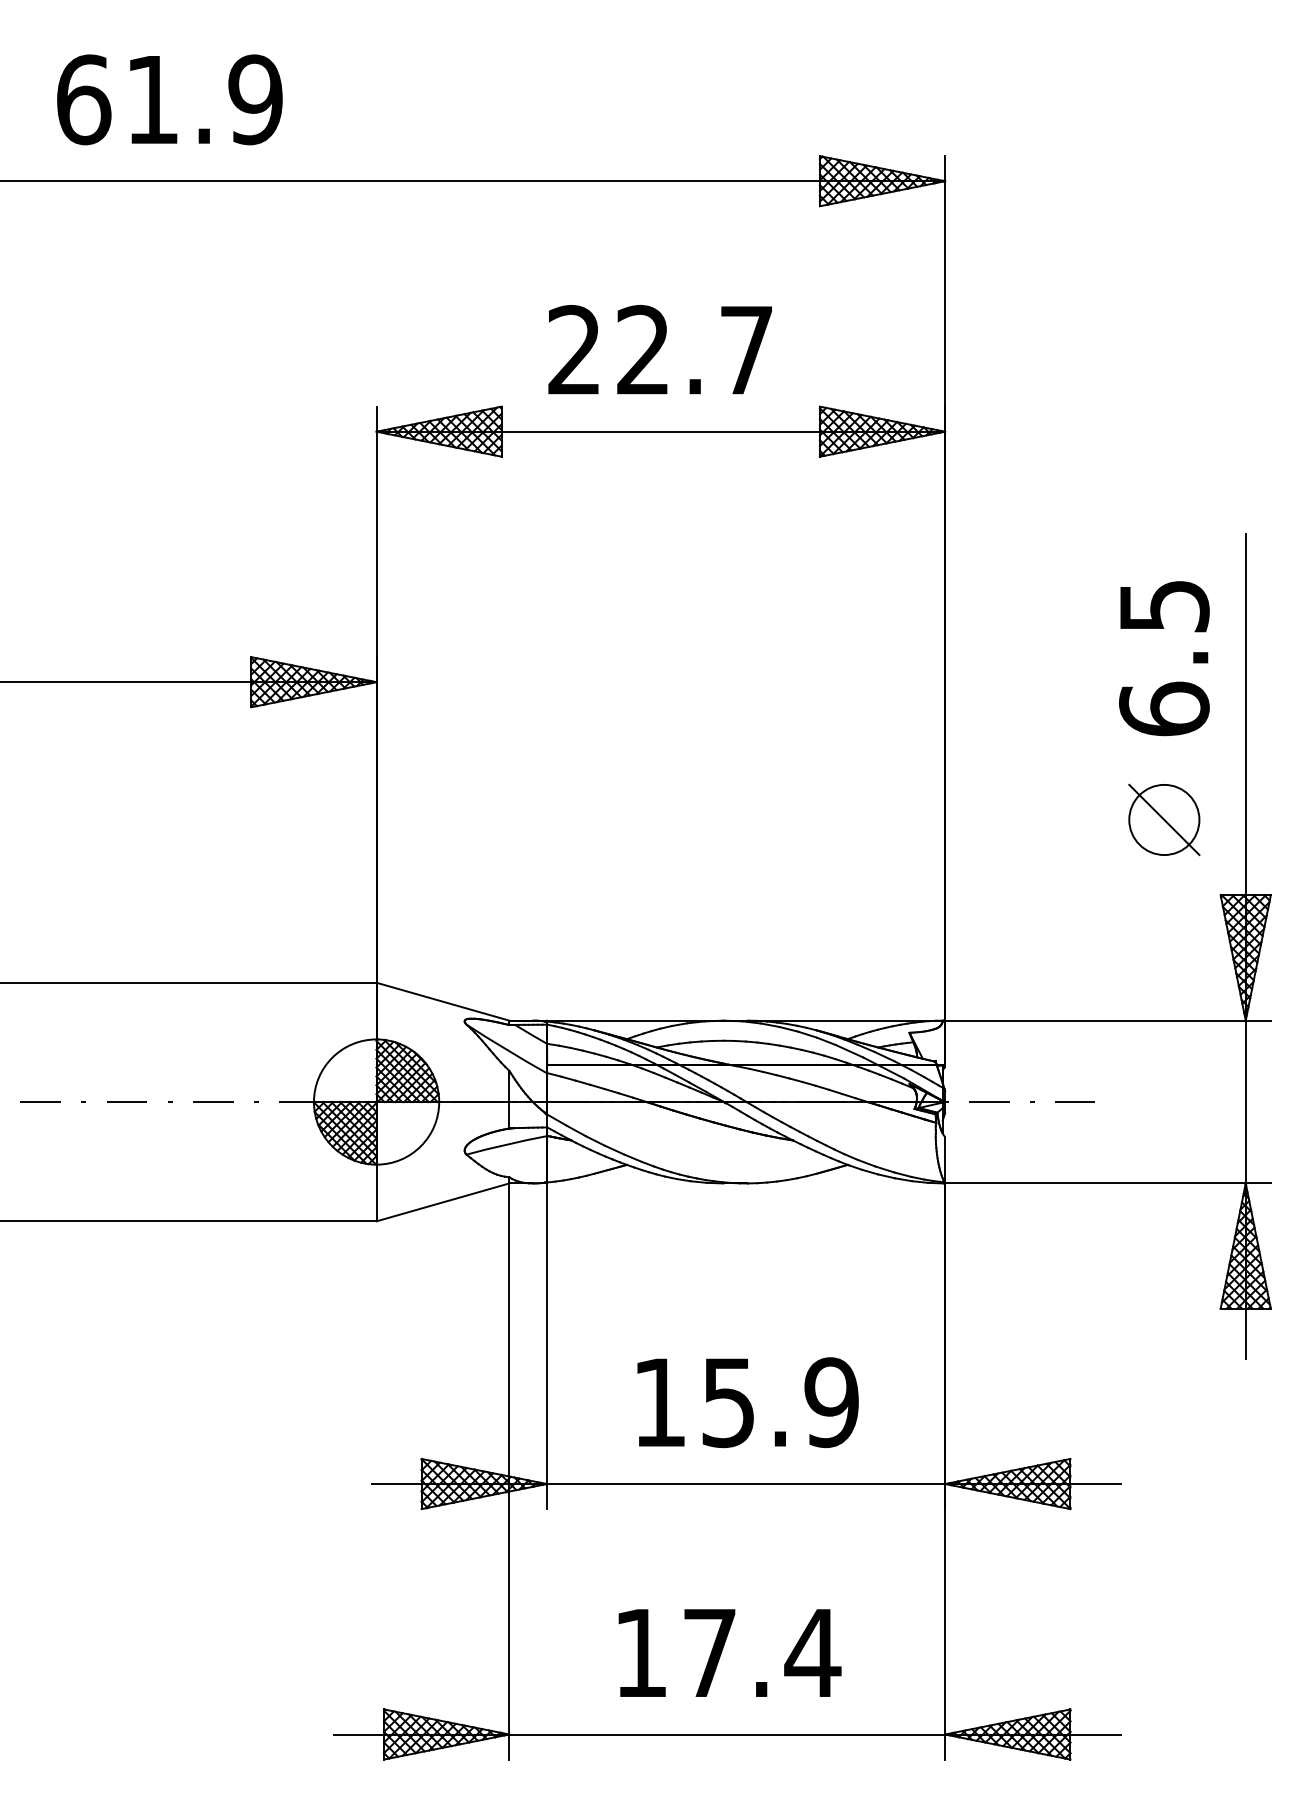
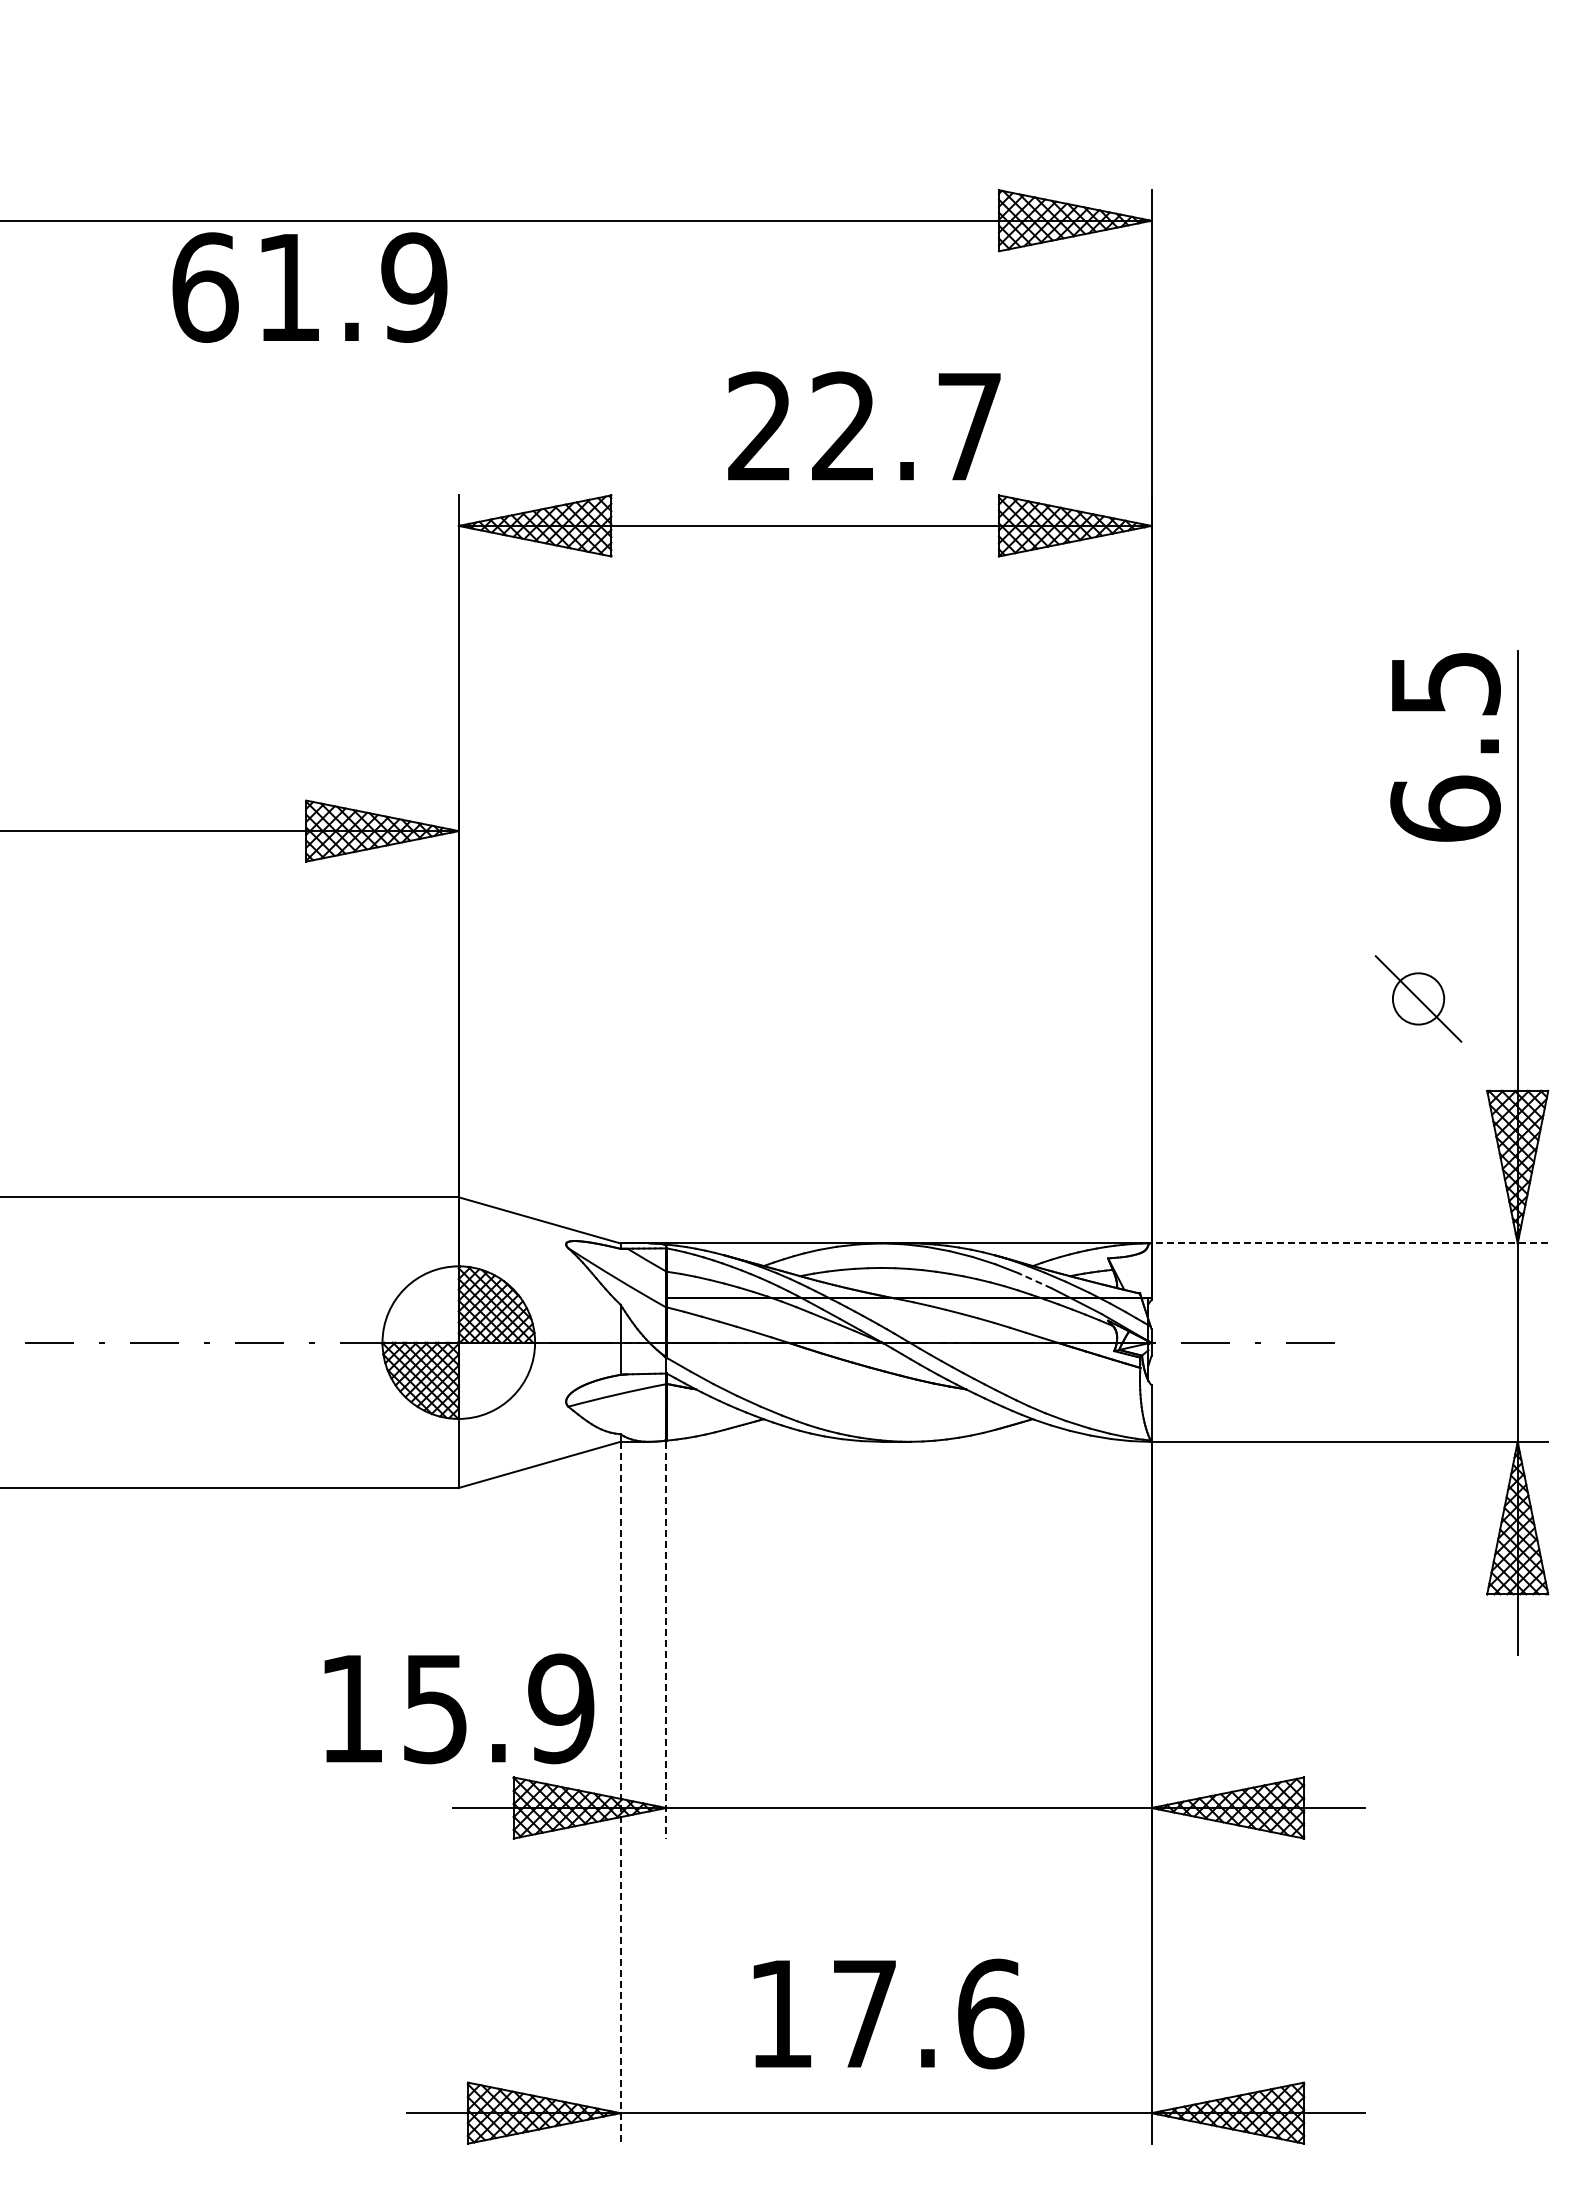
text: (169, 99) -> (309, 287), moved
text: (660, 349) -> (864, 425), moved
text: (1164, 658) -> (1445, 747), moved
circle: (1164, 819) -> (1418, 998), size x0.6
line: (1107, 1020) -> (1349, 1243), solid -> dashed
line: (849, 1051) -> (1035, 1280), solid -> dashed
line: (547, 1346) -> (666, 1640), solid -> dashed
text: (748, 1402) -> (459, 1708), moved
line: (509, 1471) -> (620, 1792), solid -> dashed
text: (813, 1652) -> (990, 2013), 17.4 -> 17.6

